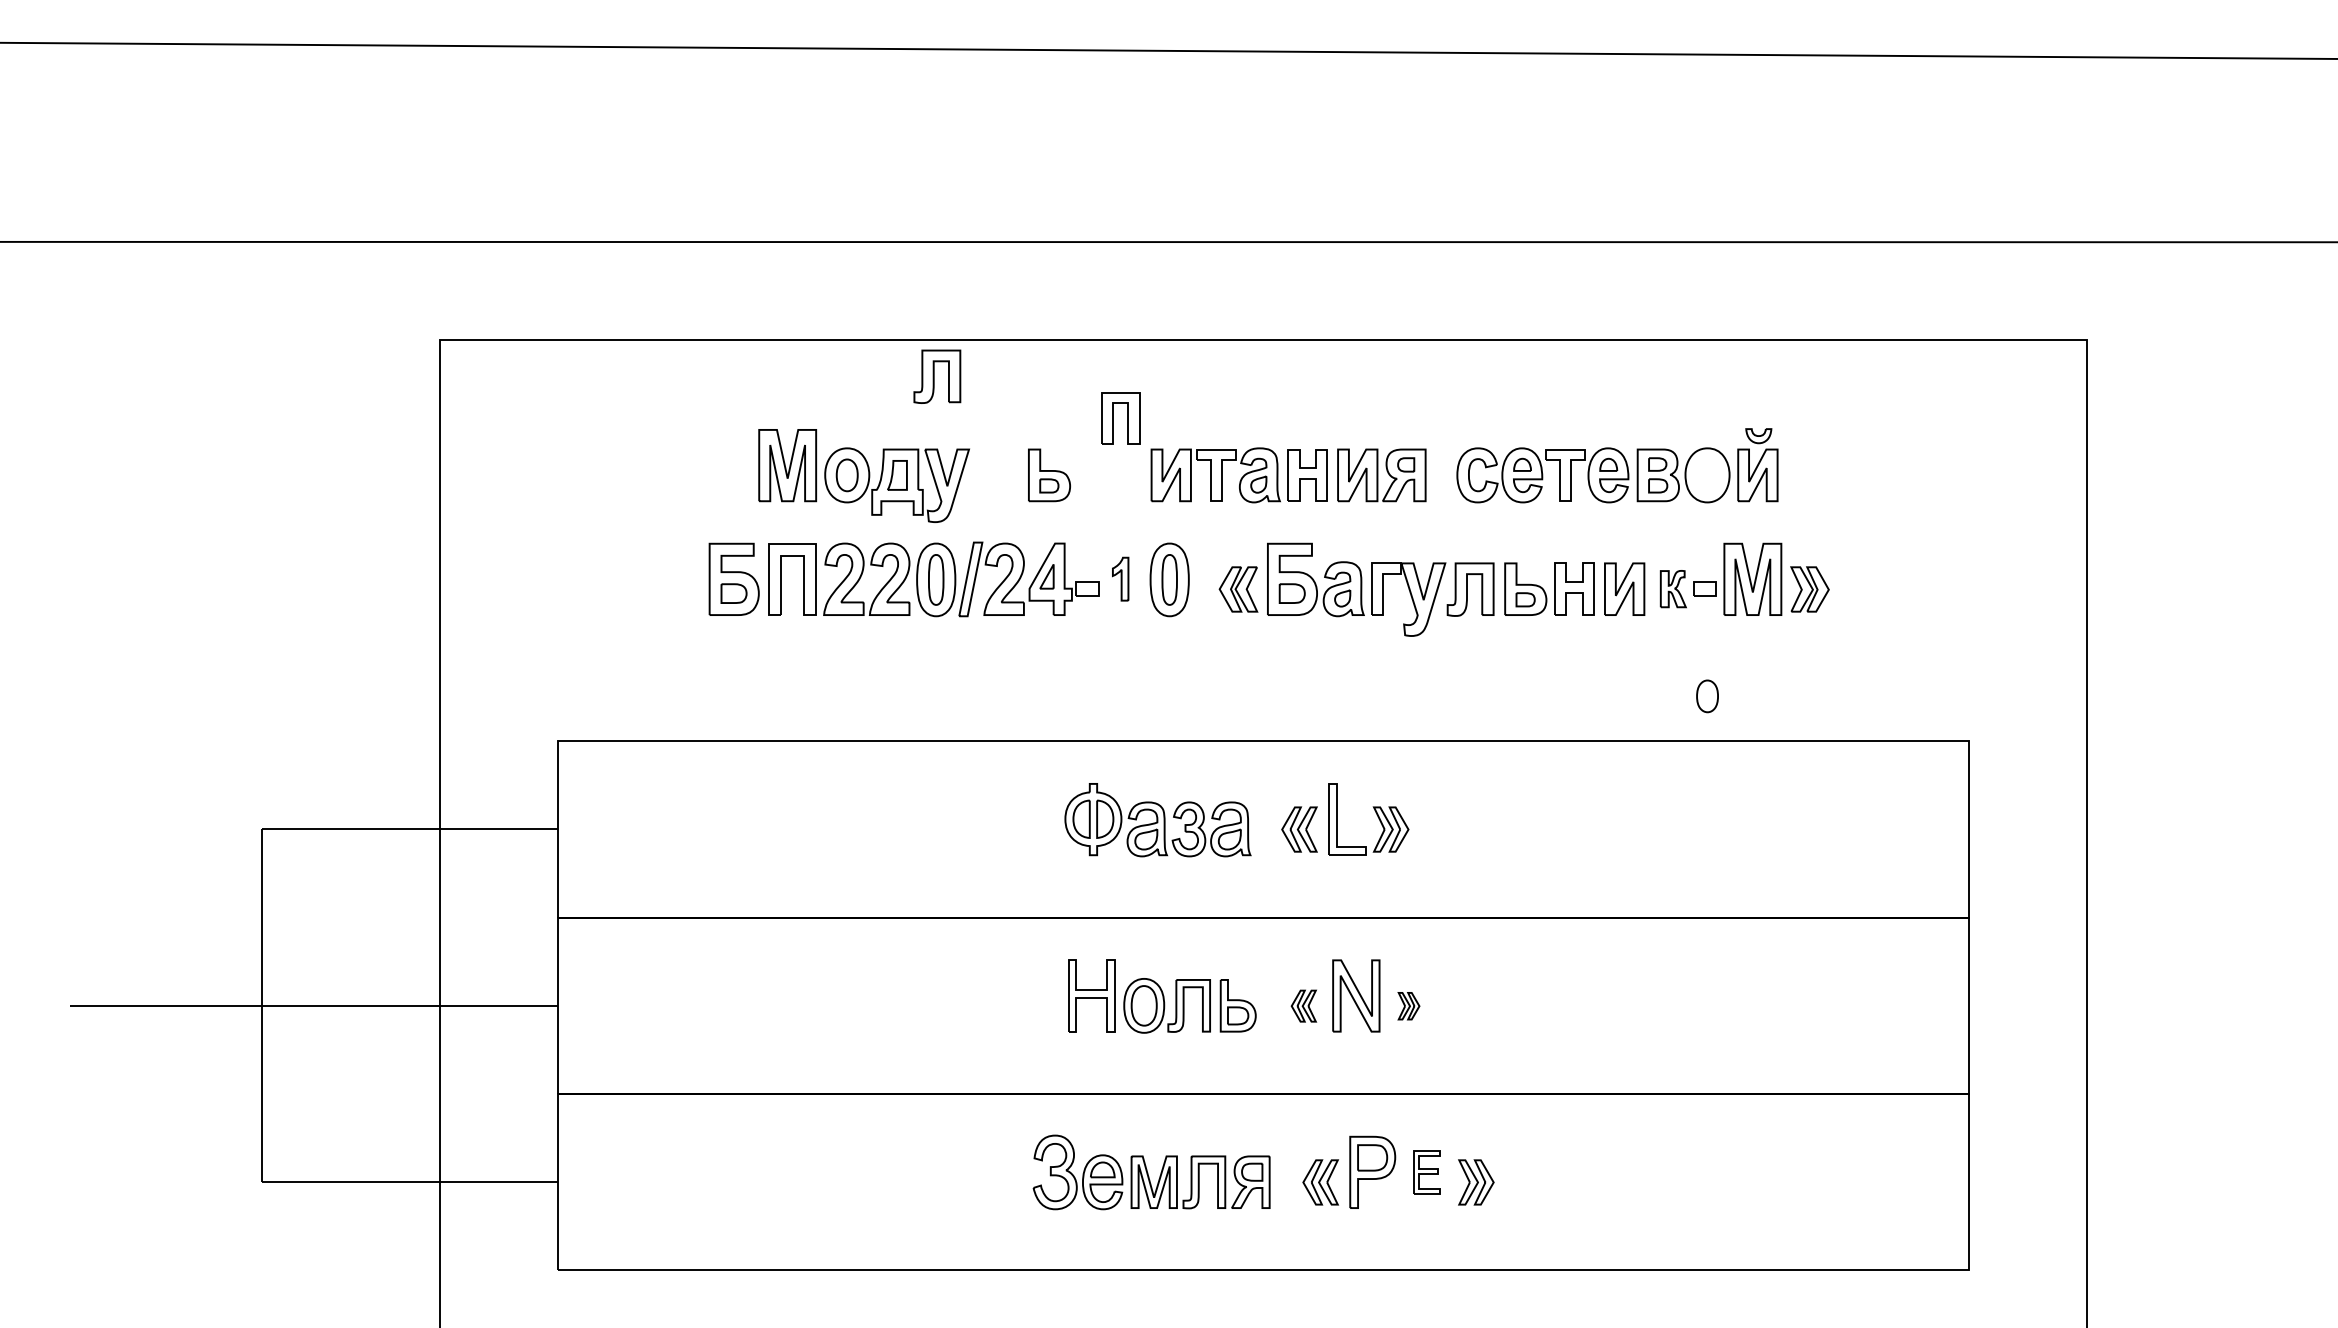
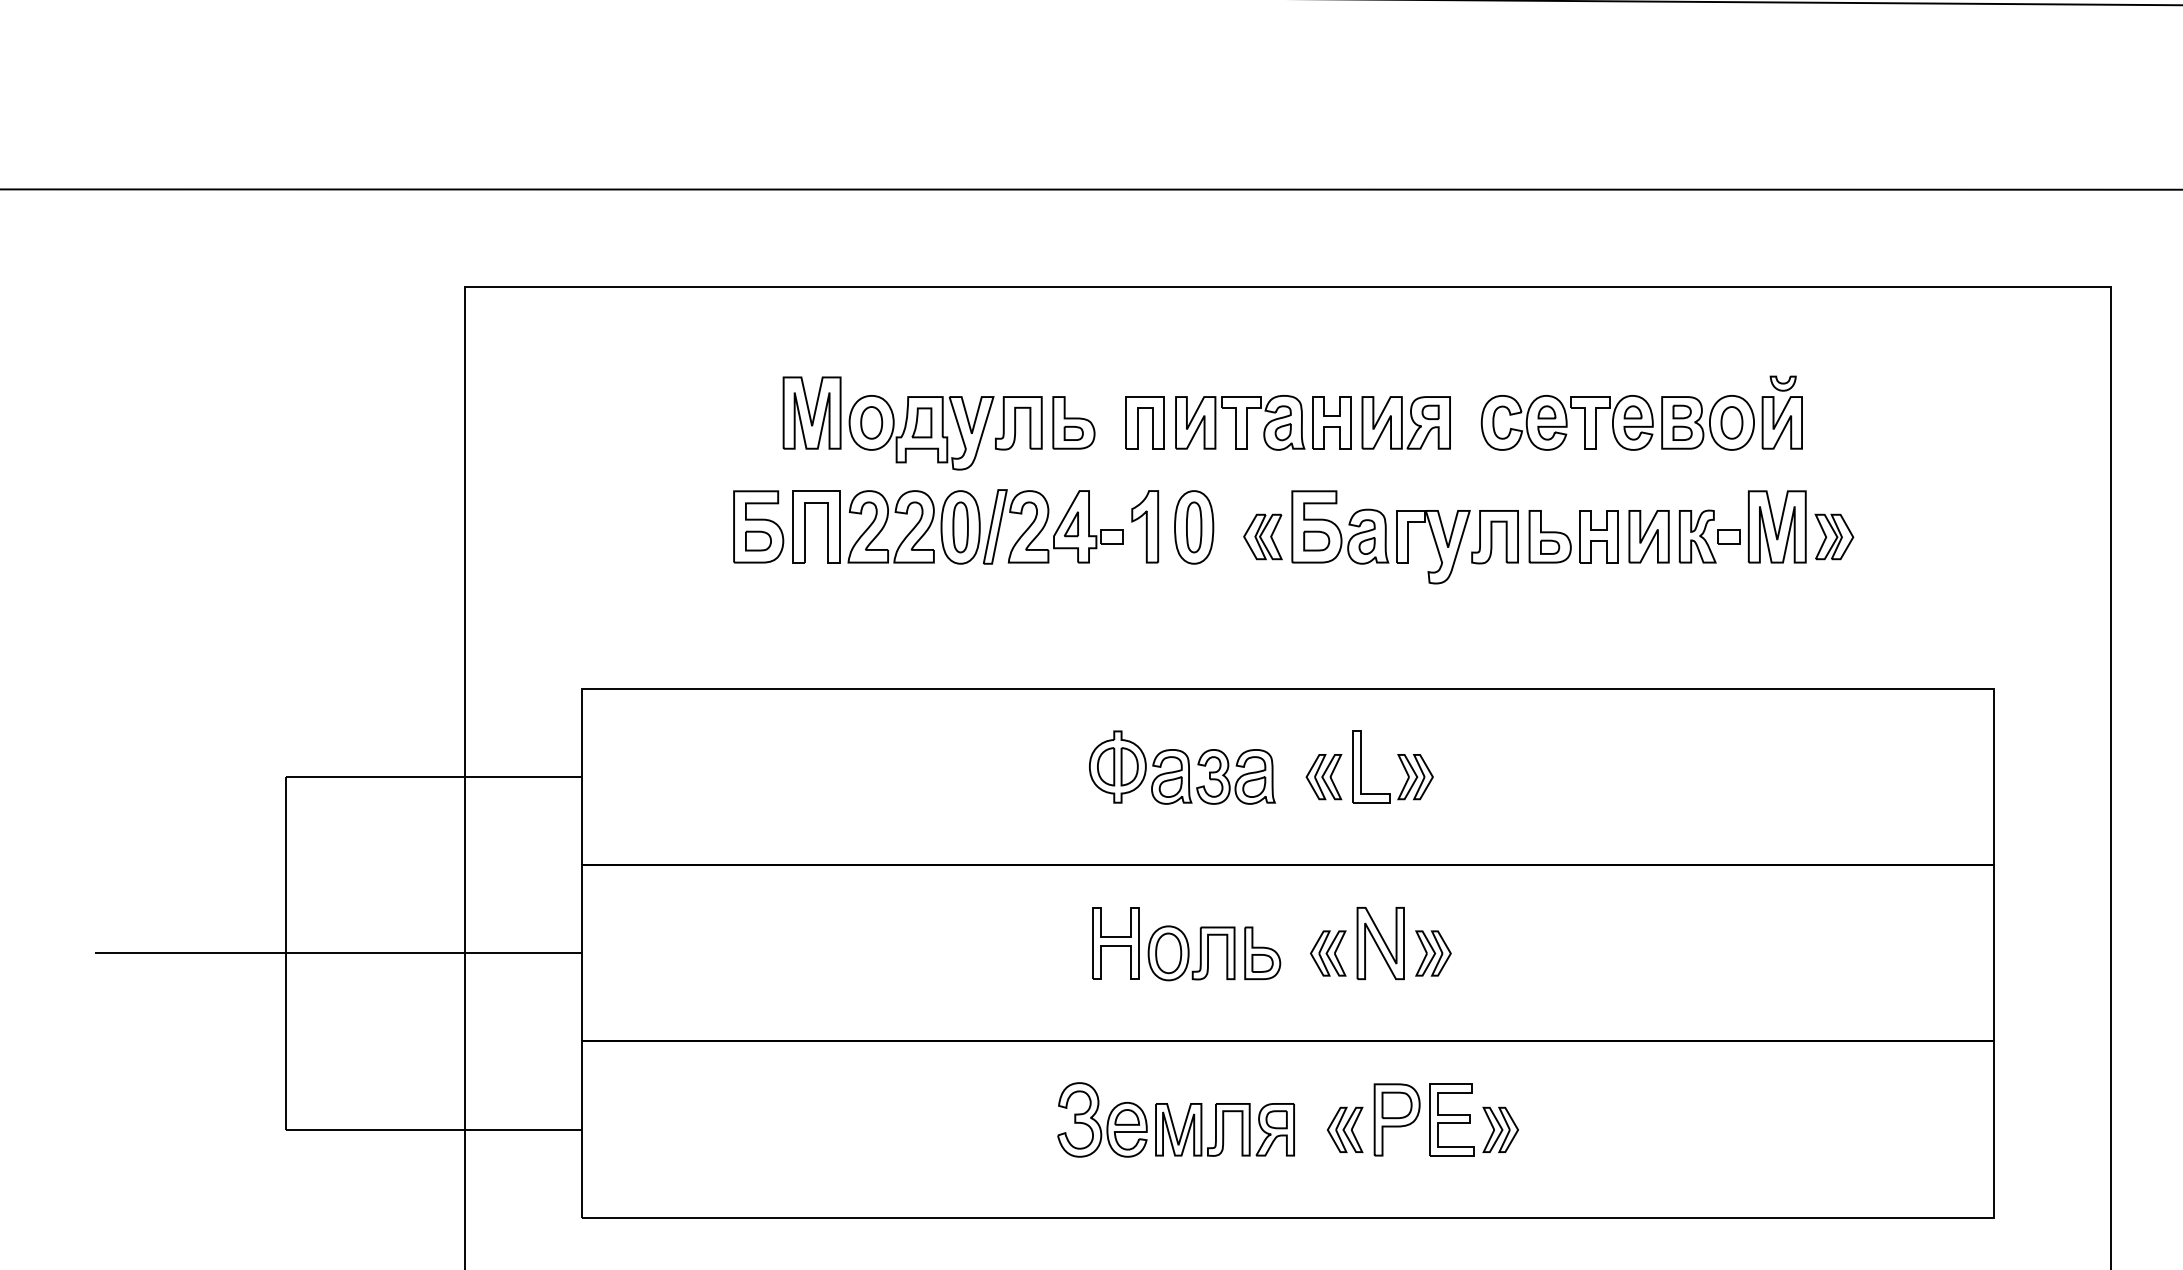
part: (937, 376) -> (1018, 423), moved
part: (1113, 418) -> (1137, 423), moved
part: (1120, 578) -> (1144, 526), size x1.67
part: (1673, 588) -> (1697, 536), size x1.43
part: (1707, 696) -> (1731, 423), moved
part: (1303, 1006) -> (1327, 954), size x1.43
part: (1408, 1006) -> (1432, 954), size x1.67
part: (1426, 1172) -> (1450, 1120), size x1.67

